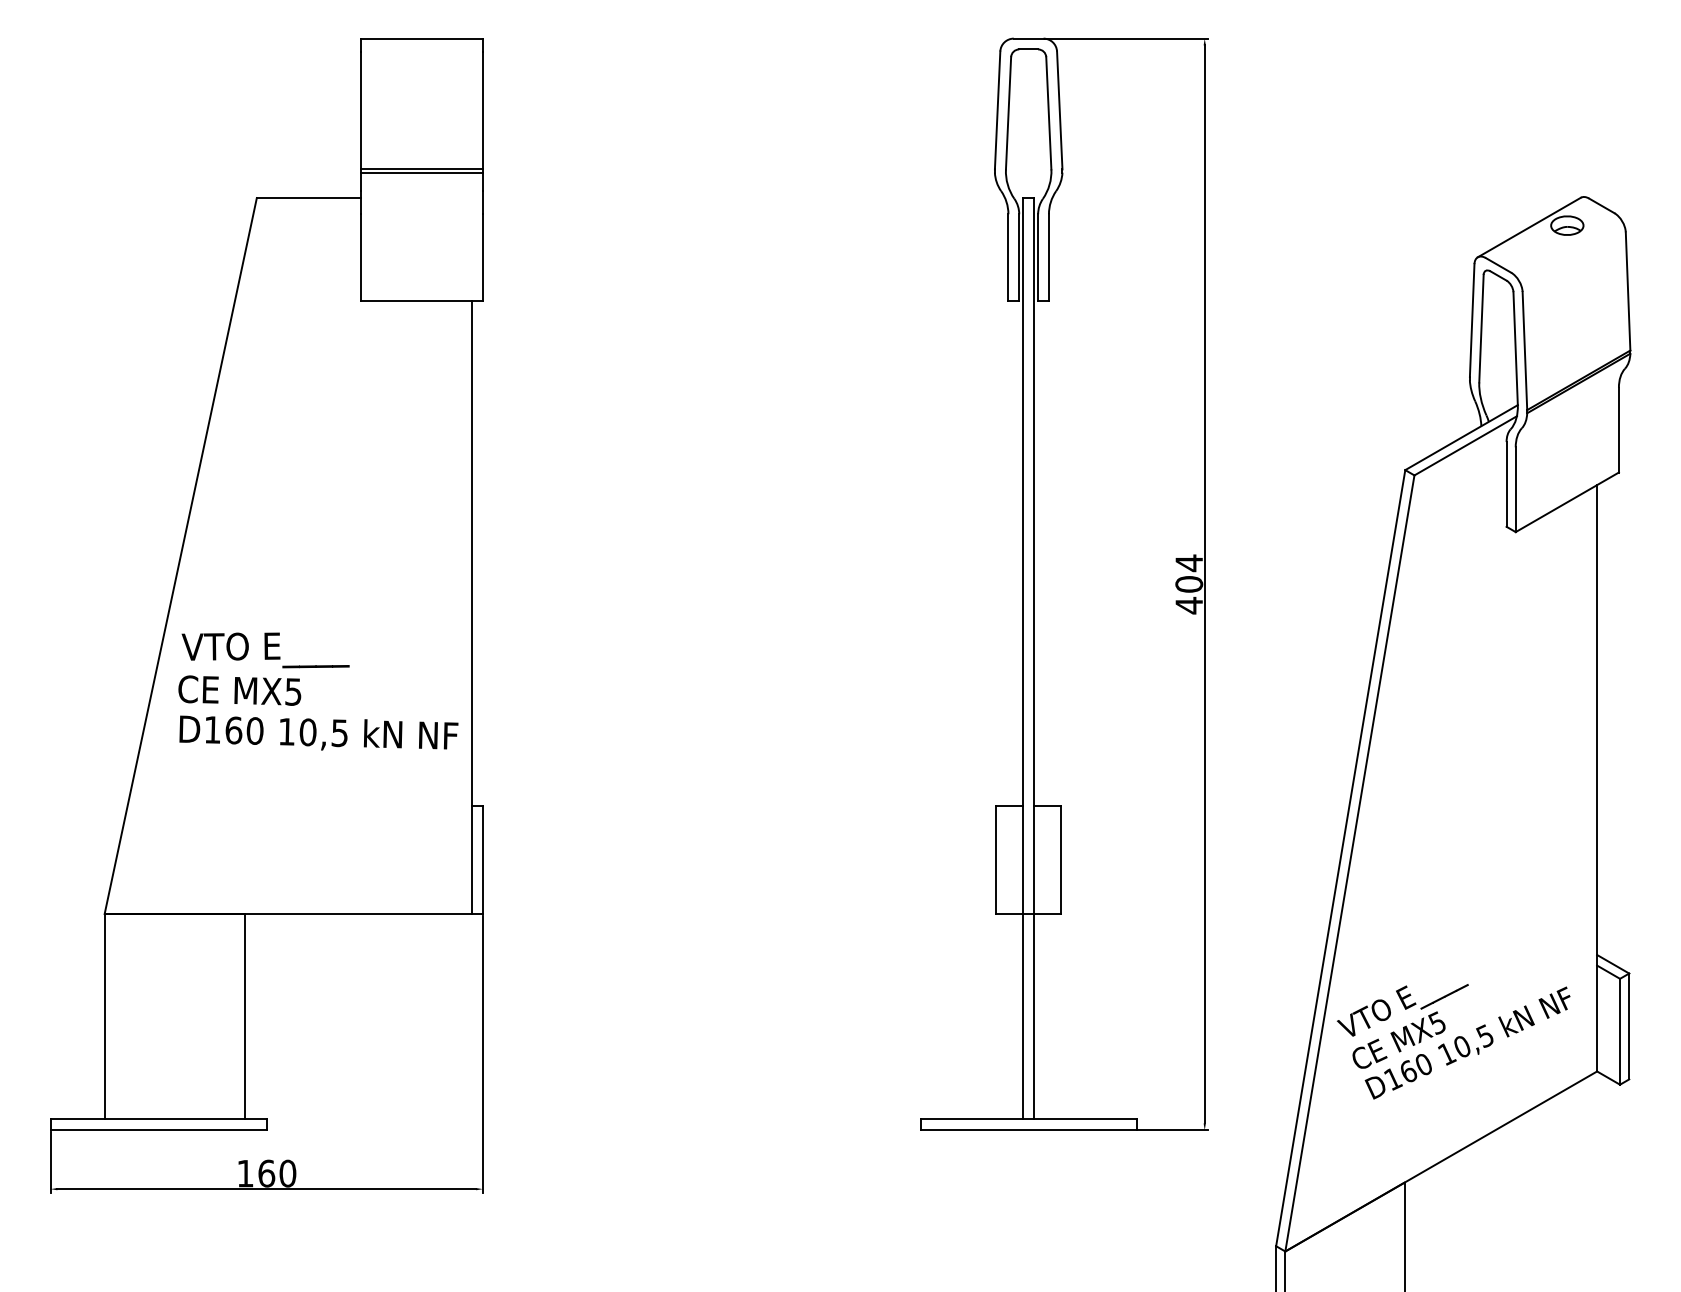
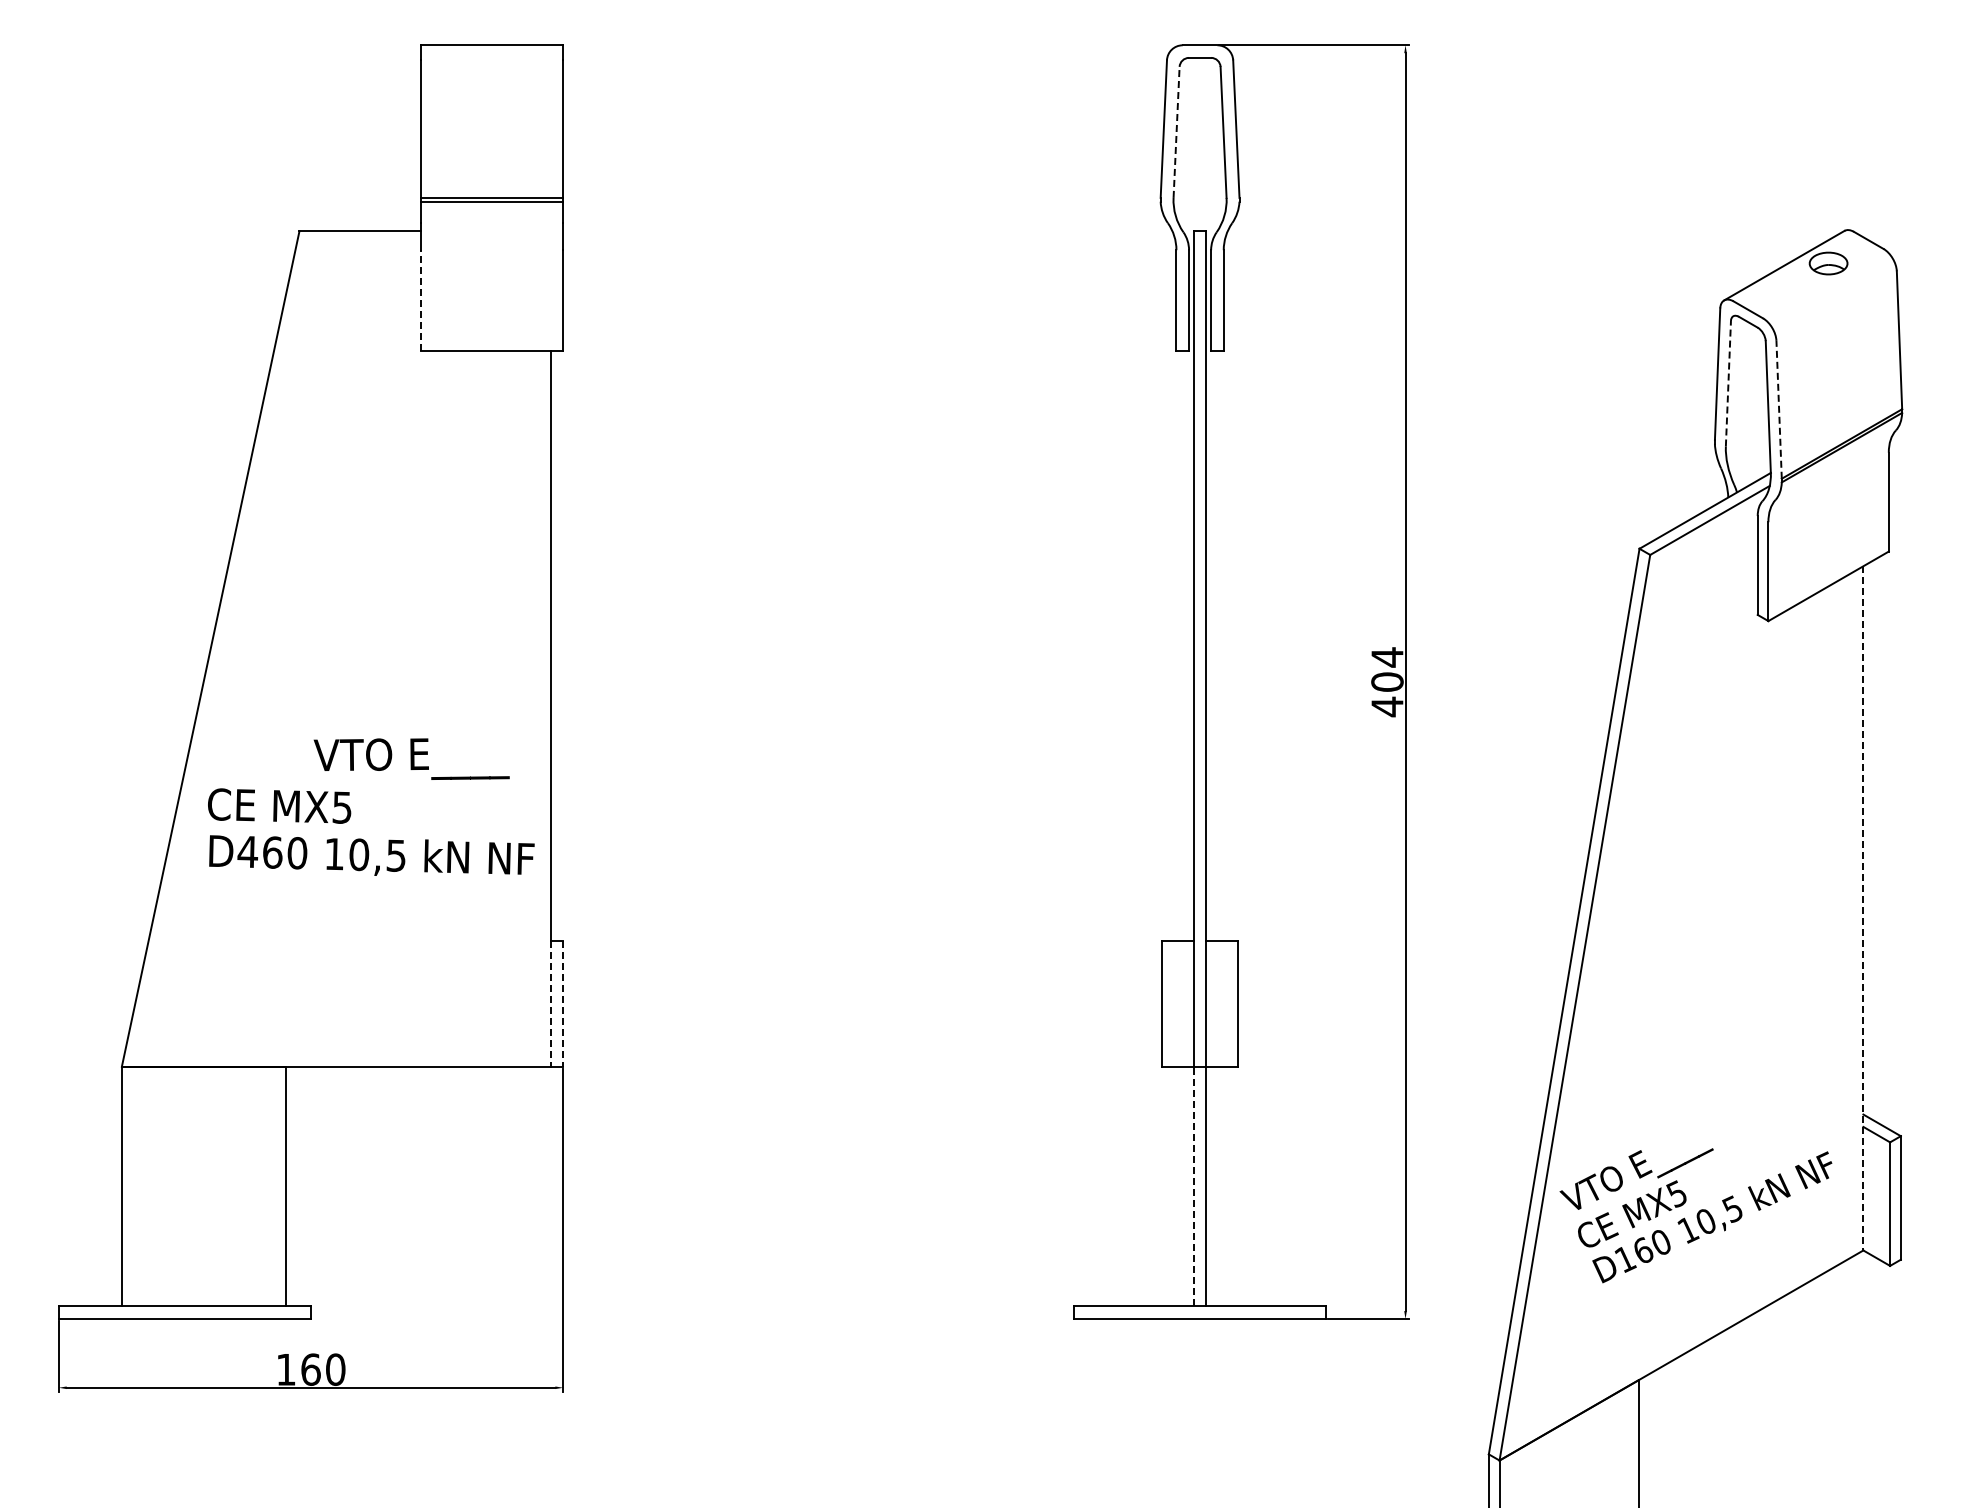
line: (1008, 113) -> (1176, 132), solid -> dashed
line: (361, 257) -> (421, 300), solid -> dashed
line: (1481, 328) -> (1728, 383), solid -> dashed
line: (1525, 350) -> (1779, 409), solid -> dashed
text: (265, 649) -> (411, 758), moved
text: (212, 729) -> (247, 851), D160 -> D460
line: (1597, 778) -> (1863, 908), solid -> dashed
line: (471, 860) -> (550, 1004), solid -> dashed
line: (483, 860) -> (563, 1004), solid -> dashed
line: (1023, 1016) -> (1193, 1186), solid -> dashed

